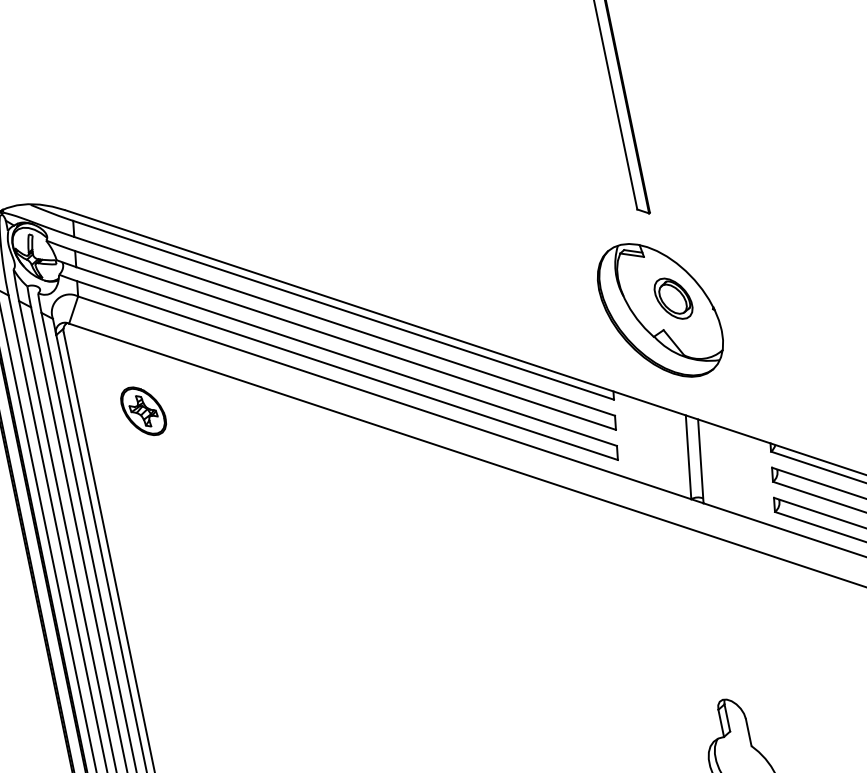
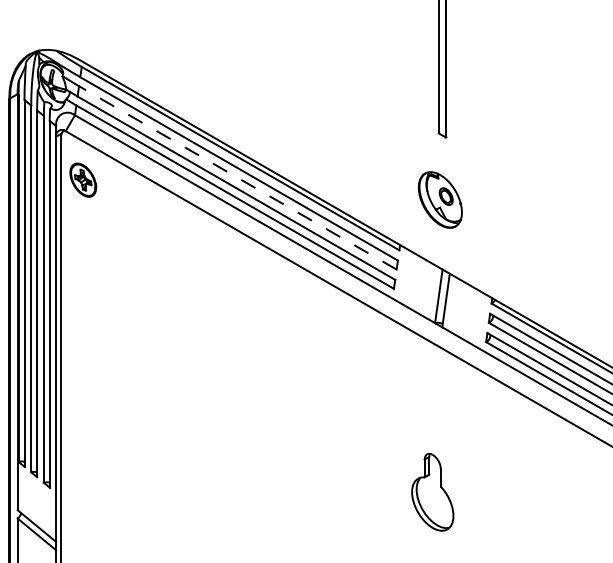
part: (660, 309) -> (440, 199), size x0.6
line: (344, 339) -> (237, 177), solid -> dashed
part: (143, 410) -> (83, 179), moved

